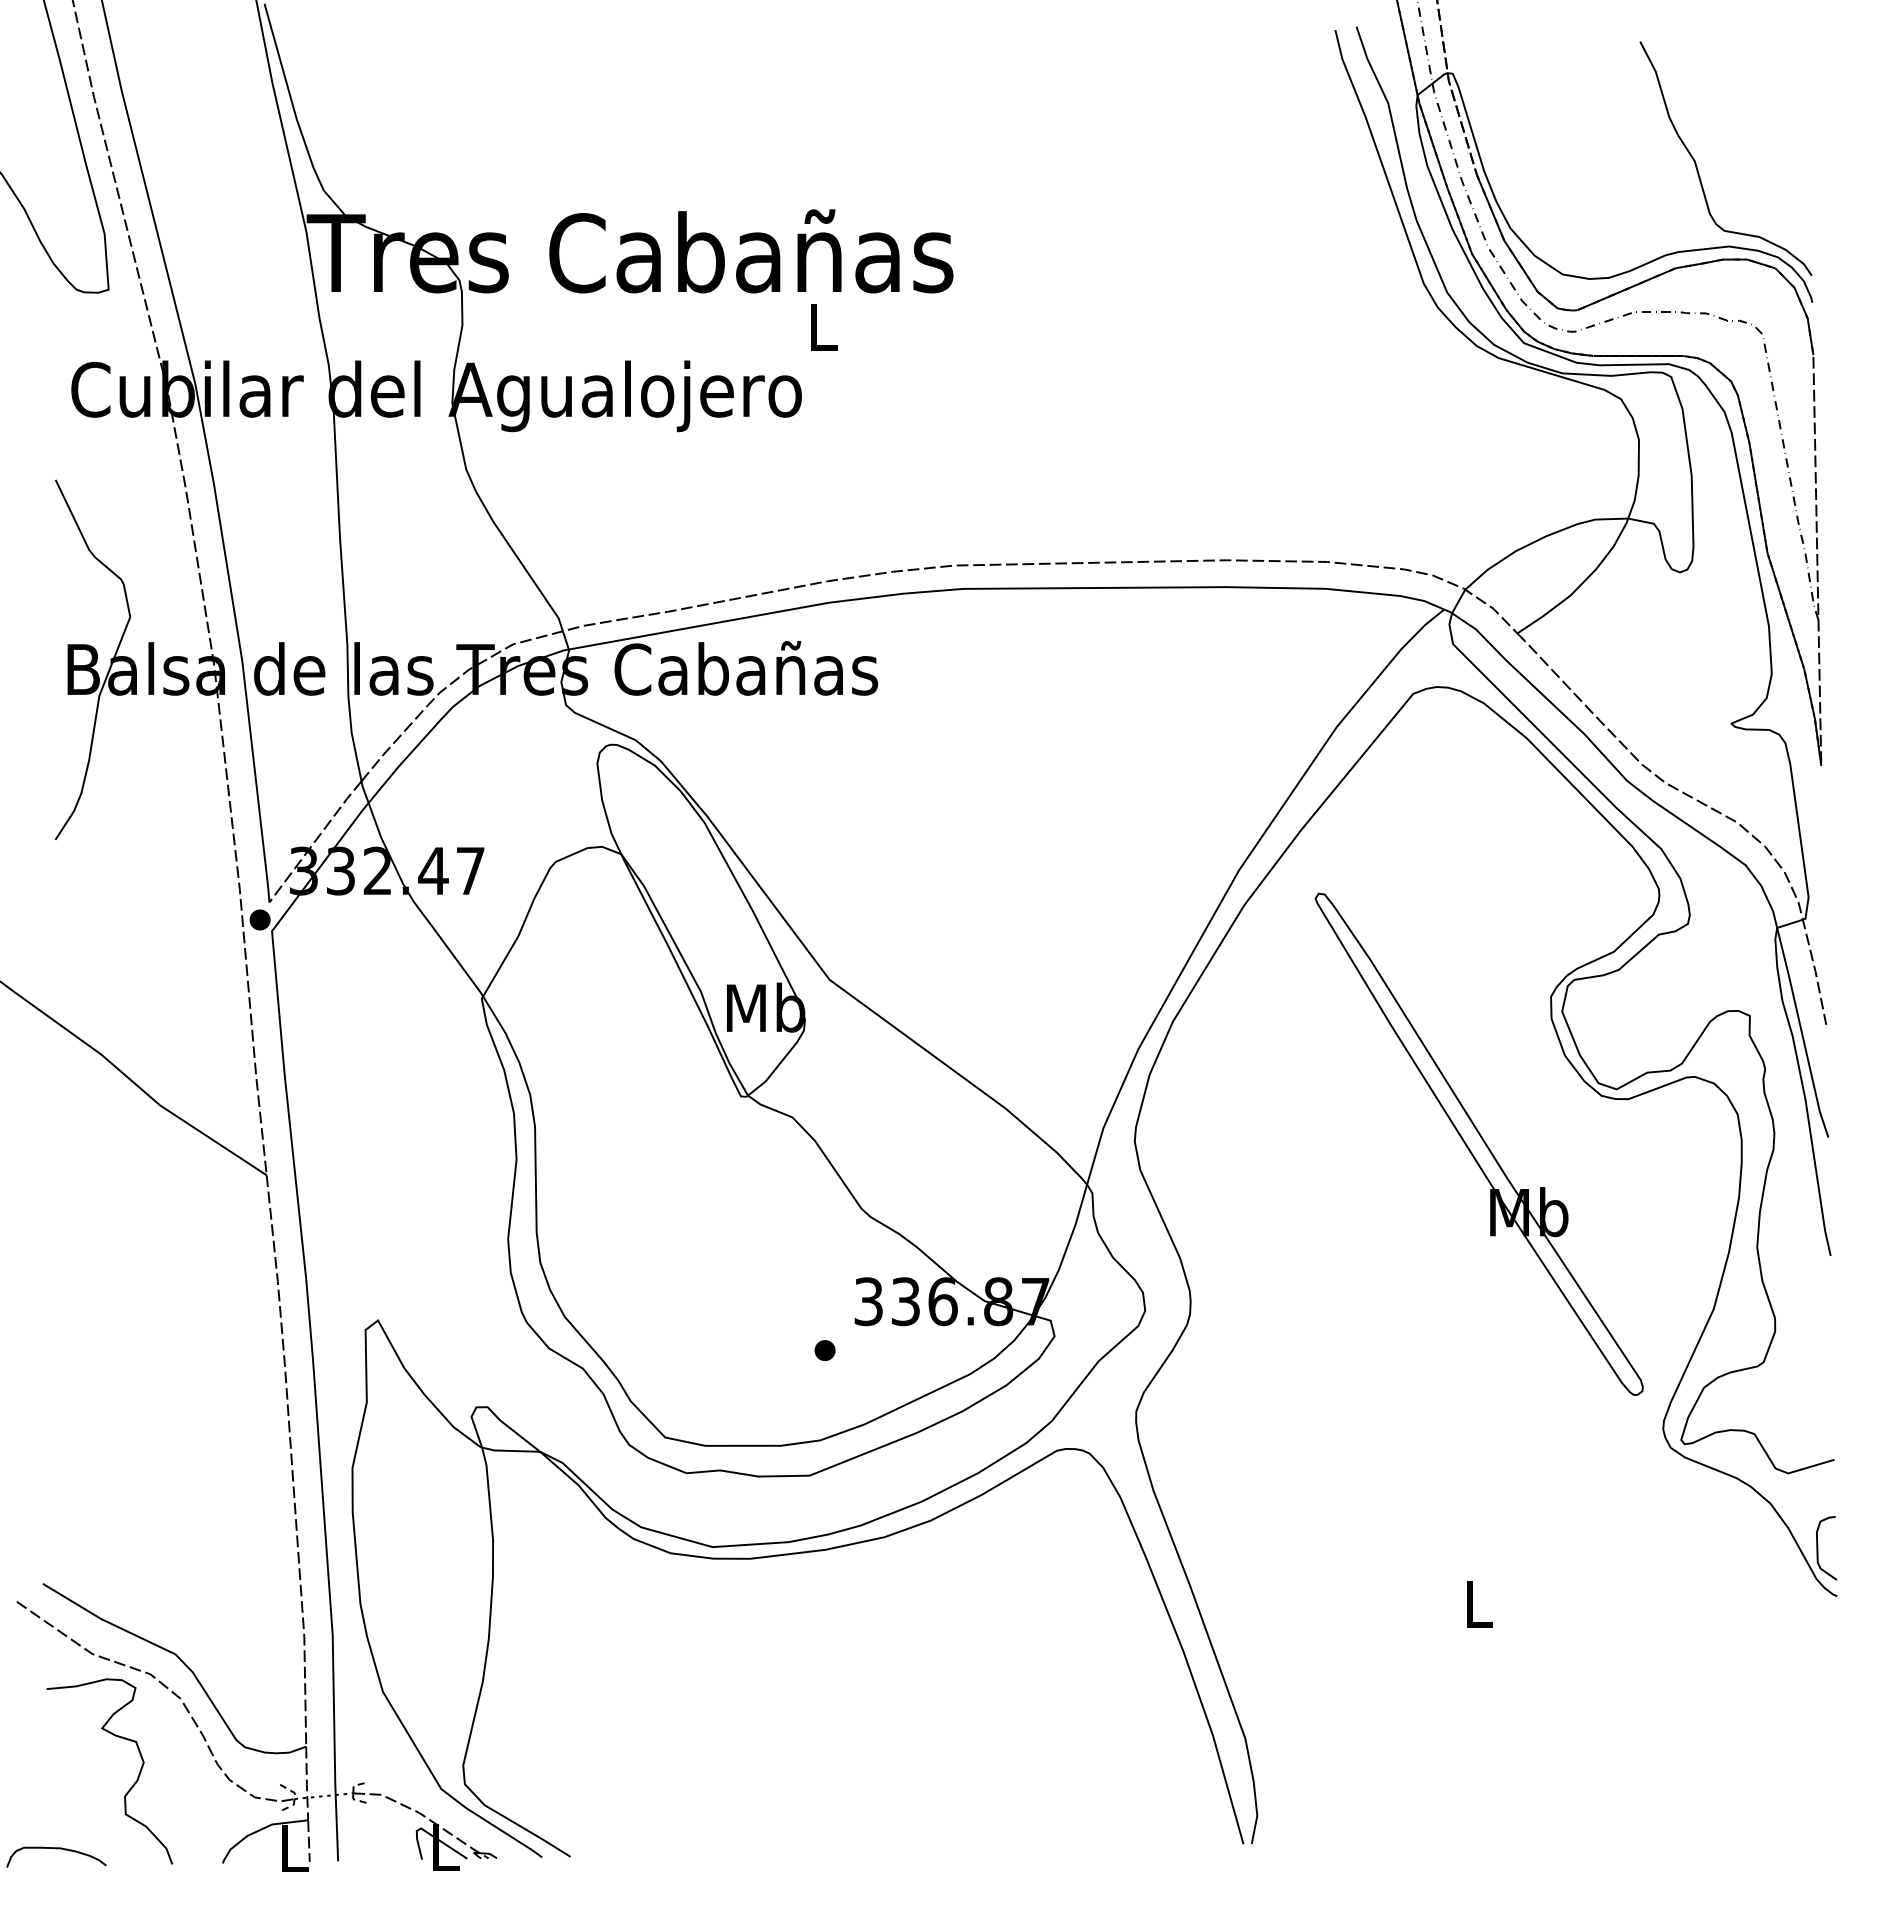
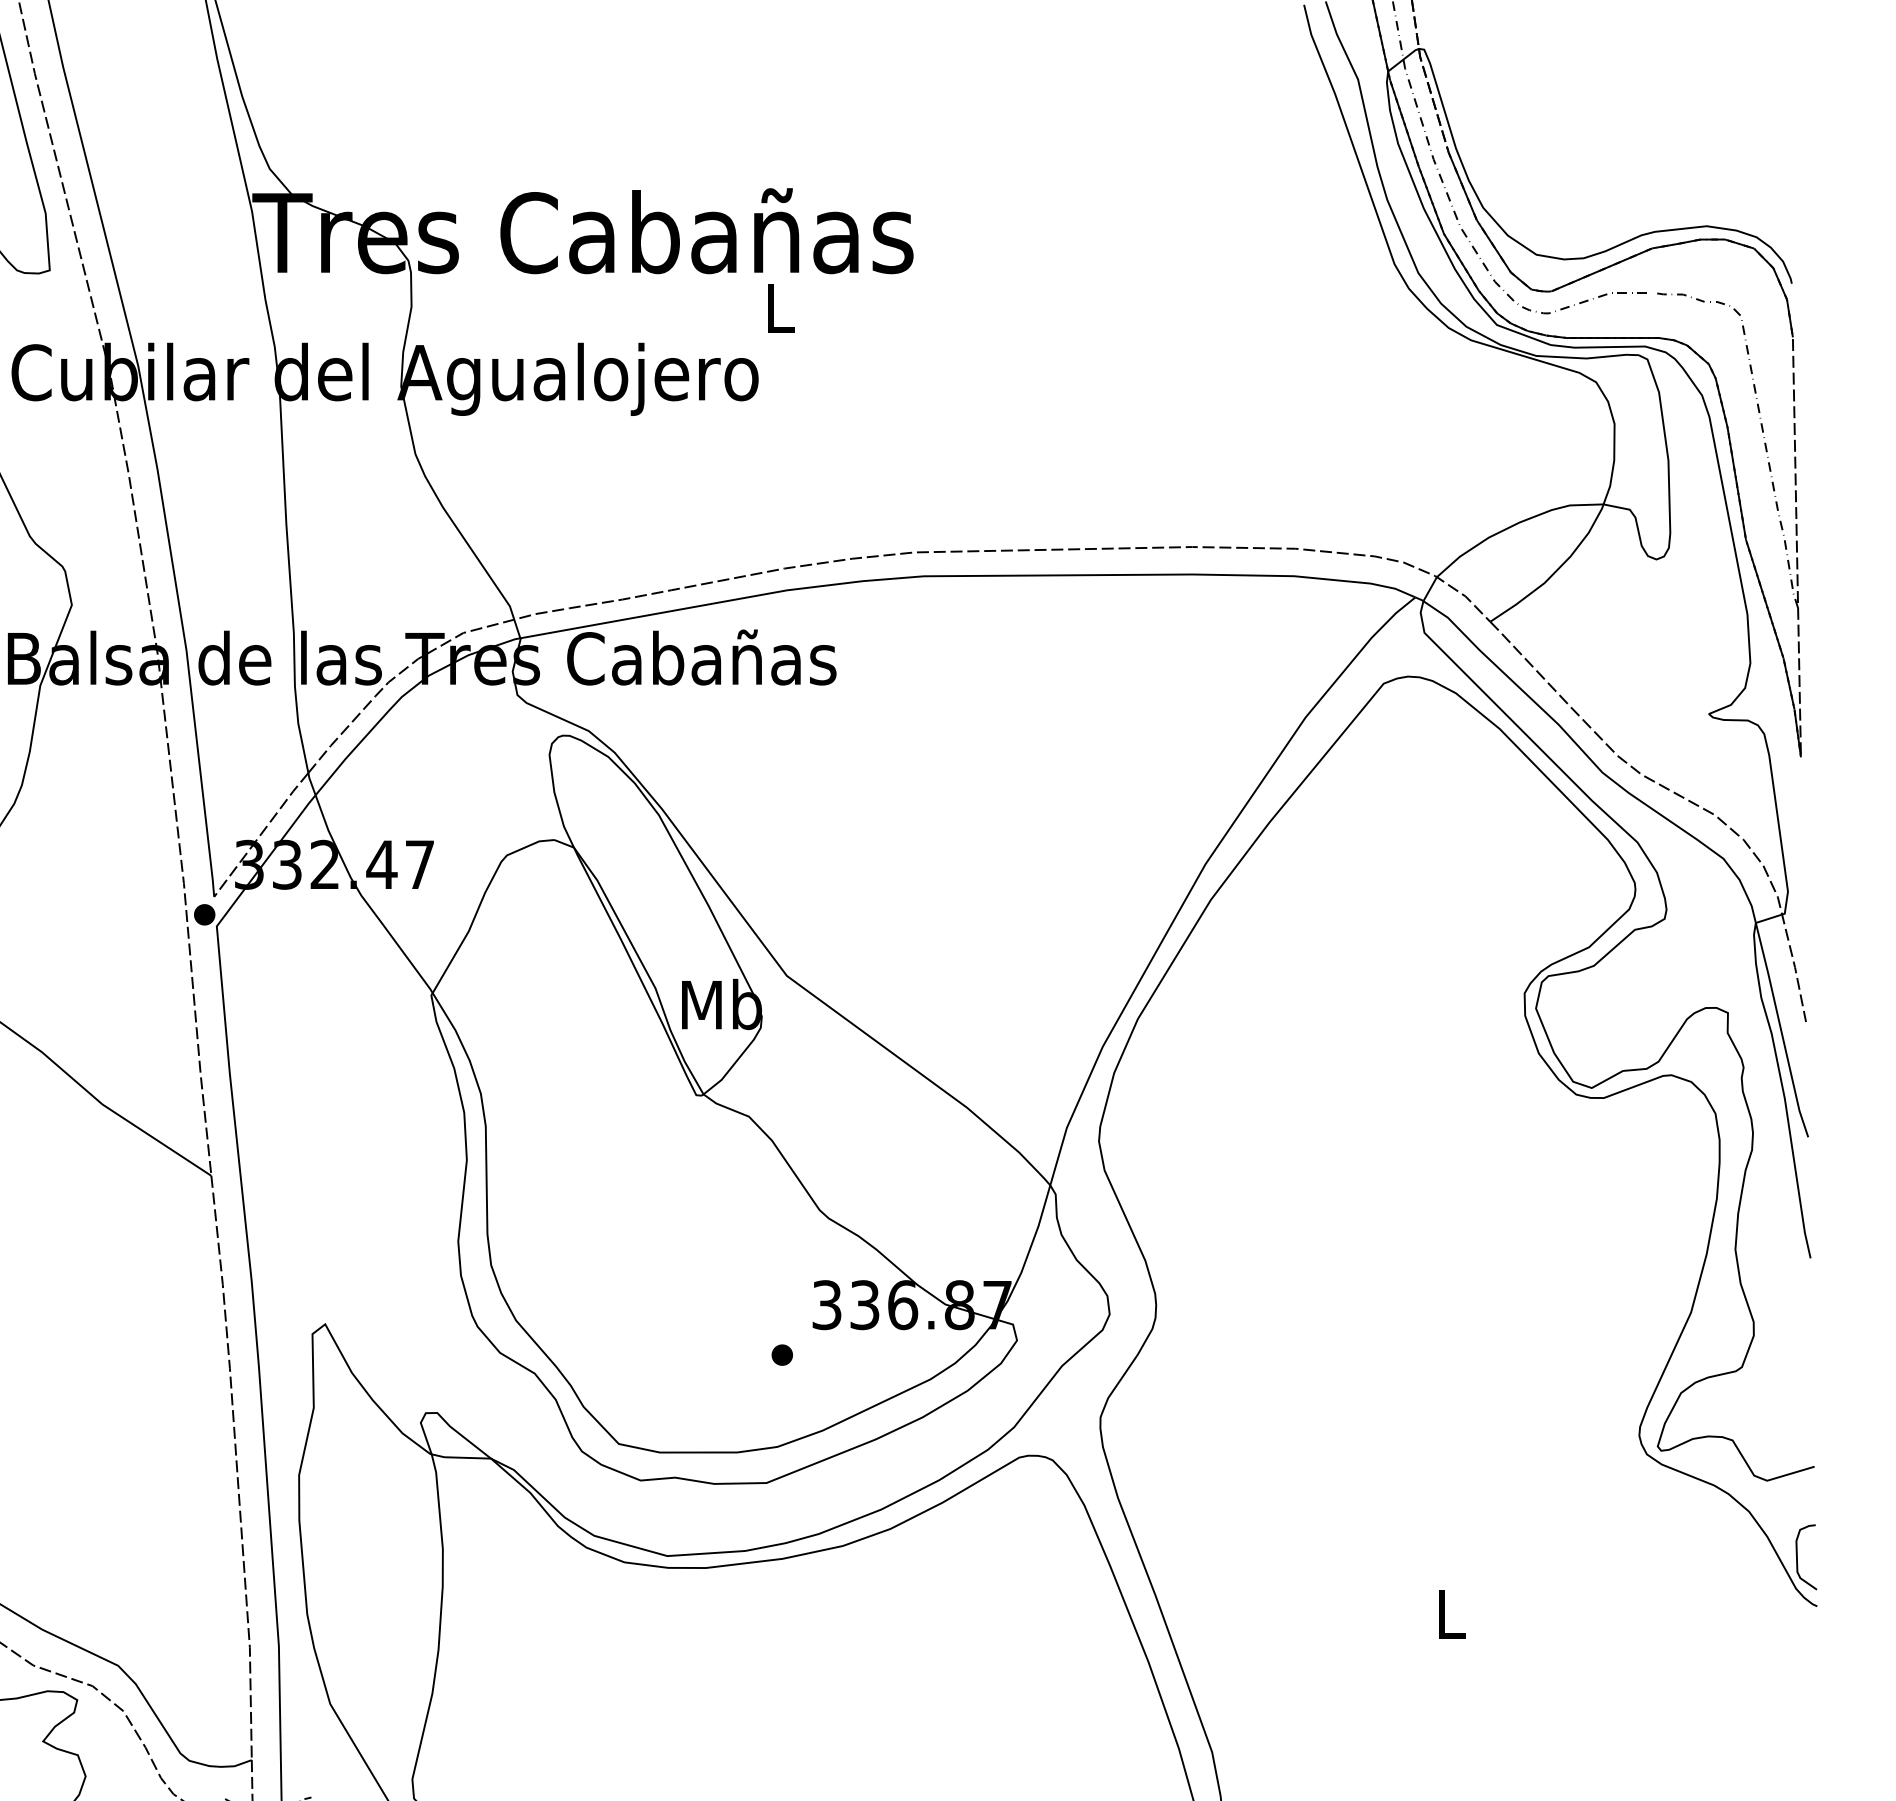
curve: (1697, 166) -> (1674, 144), removed
part: (1478, 1143) -> (1450, 1143), removed

